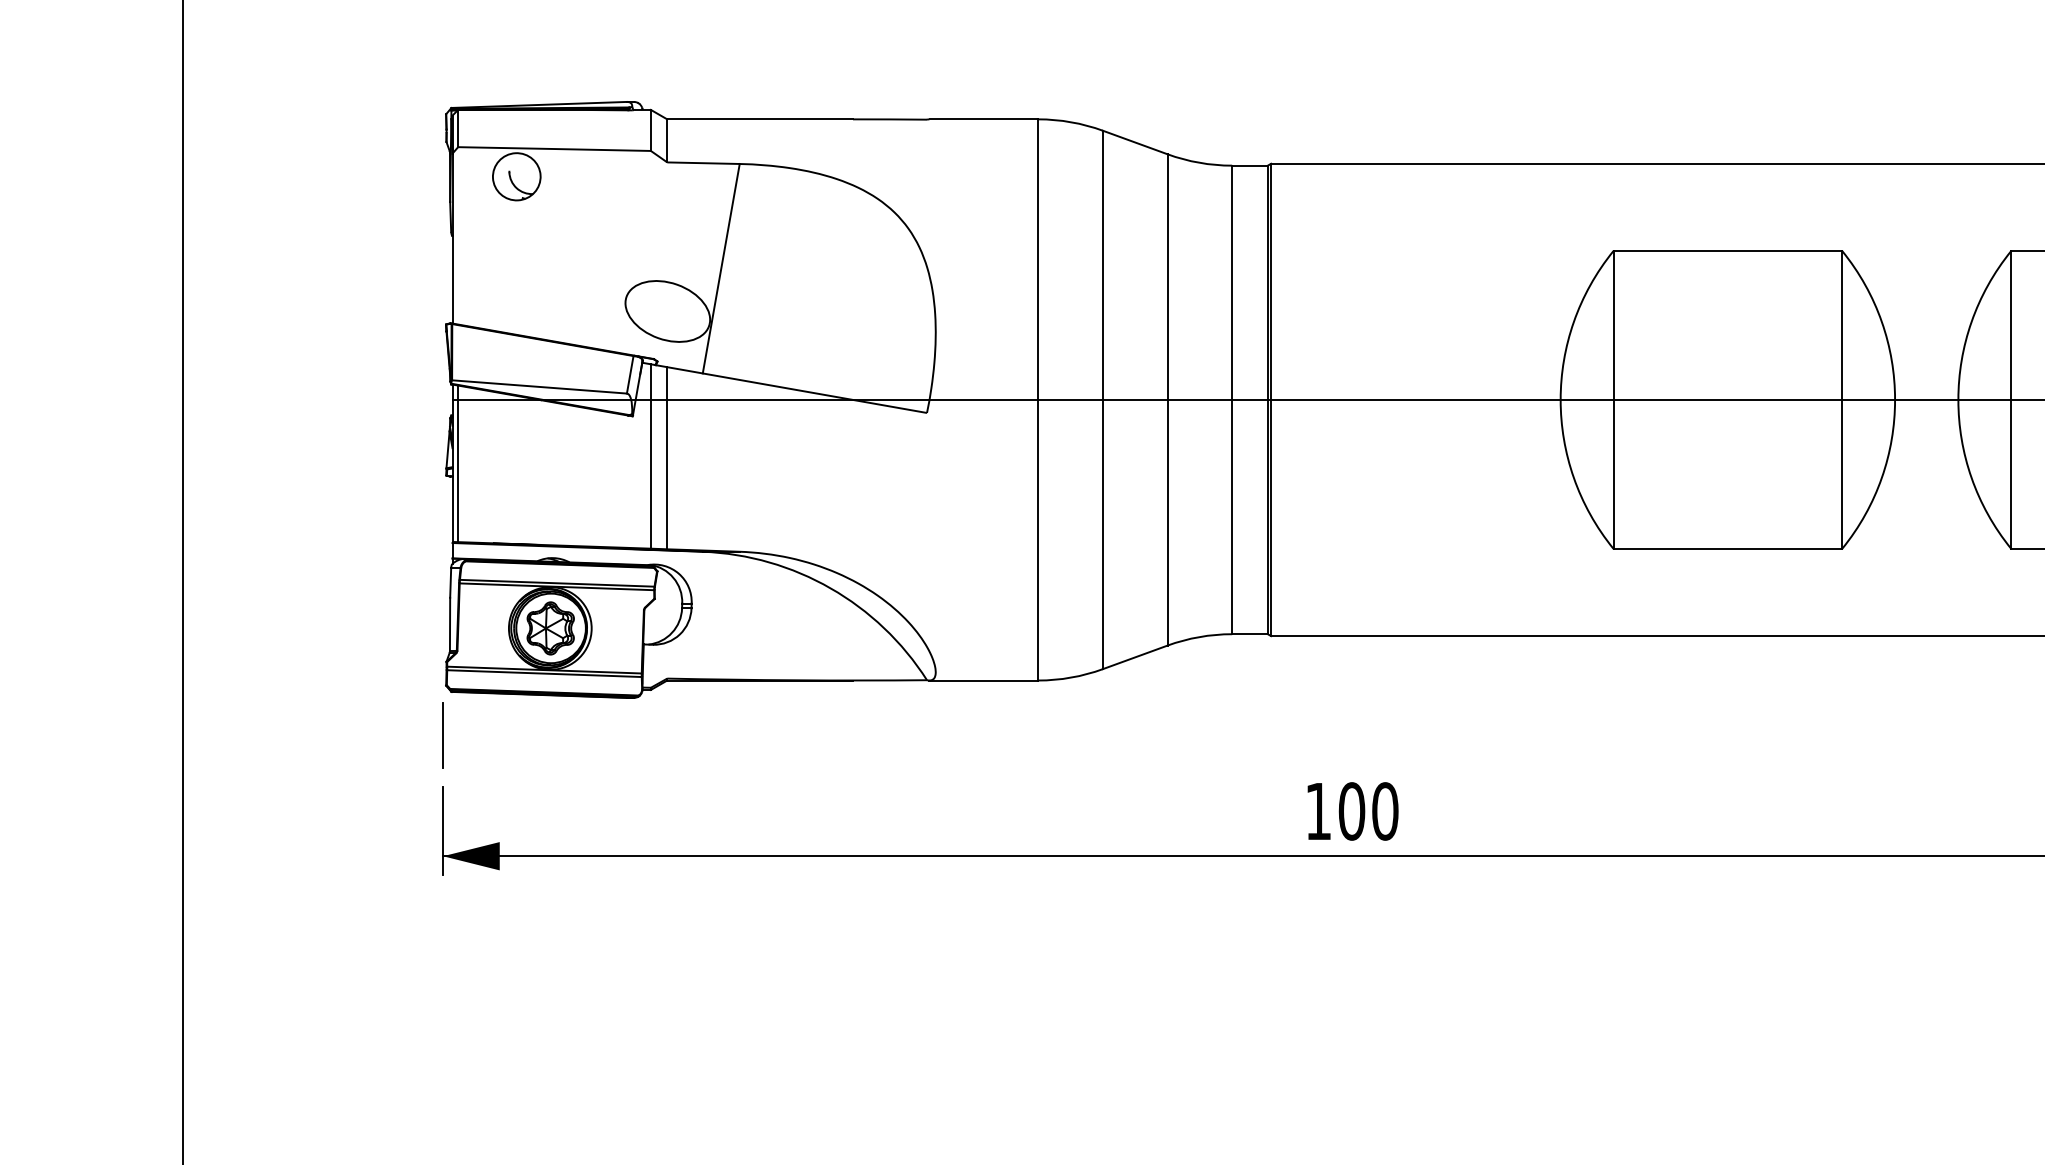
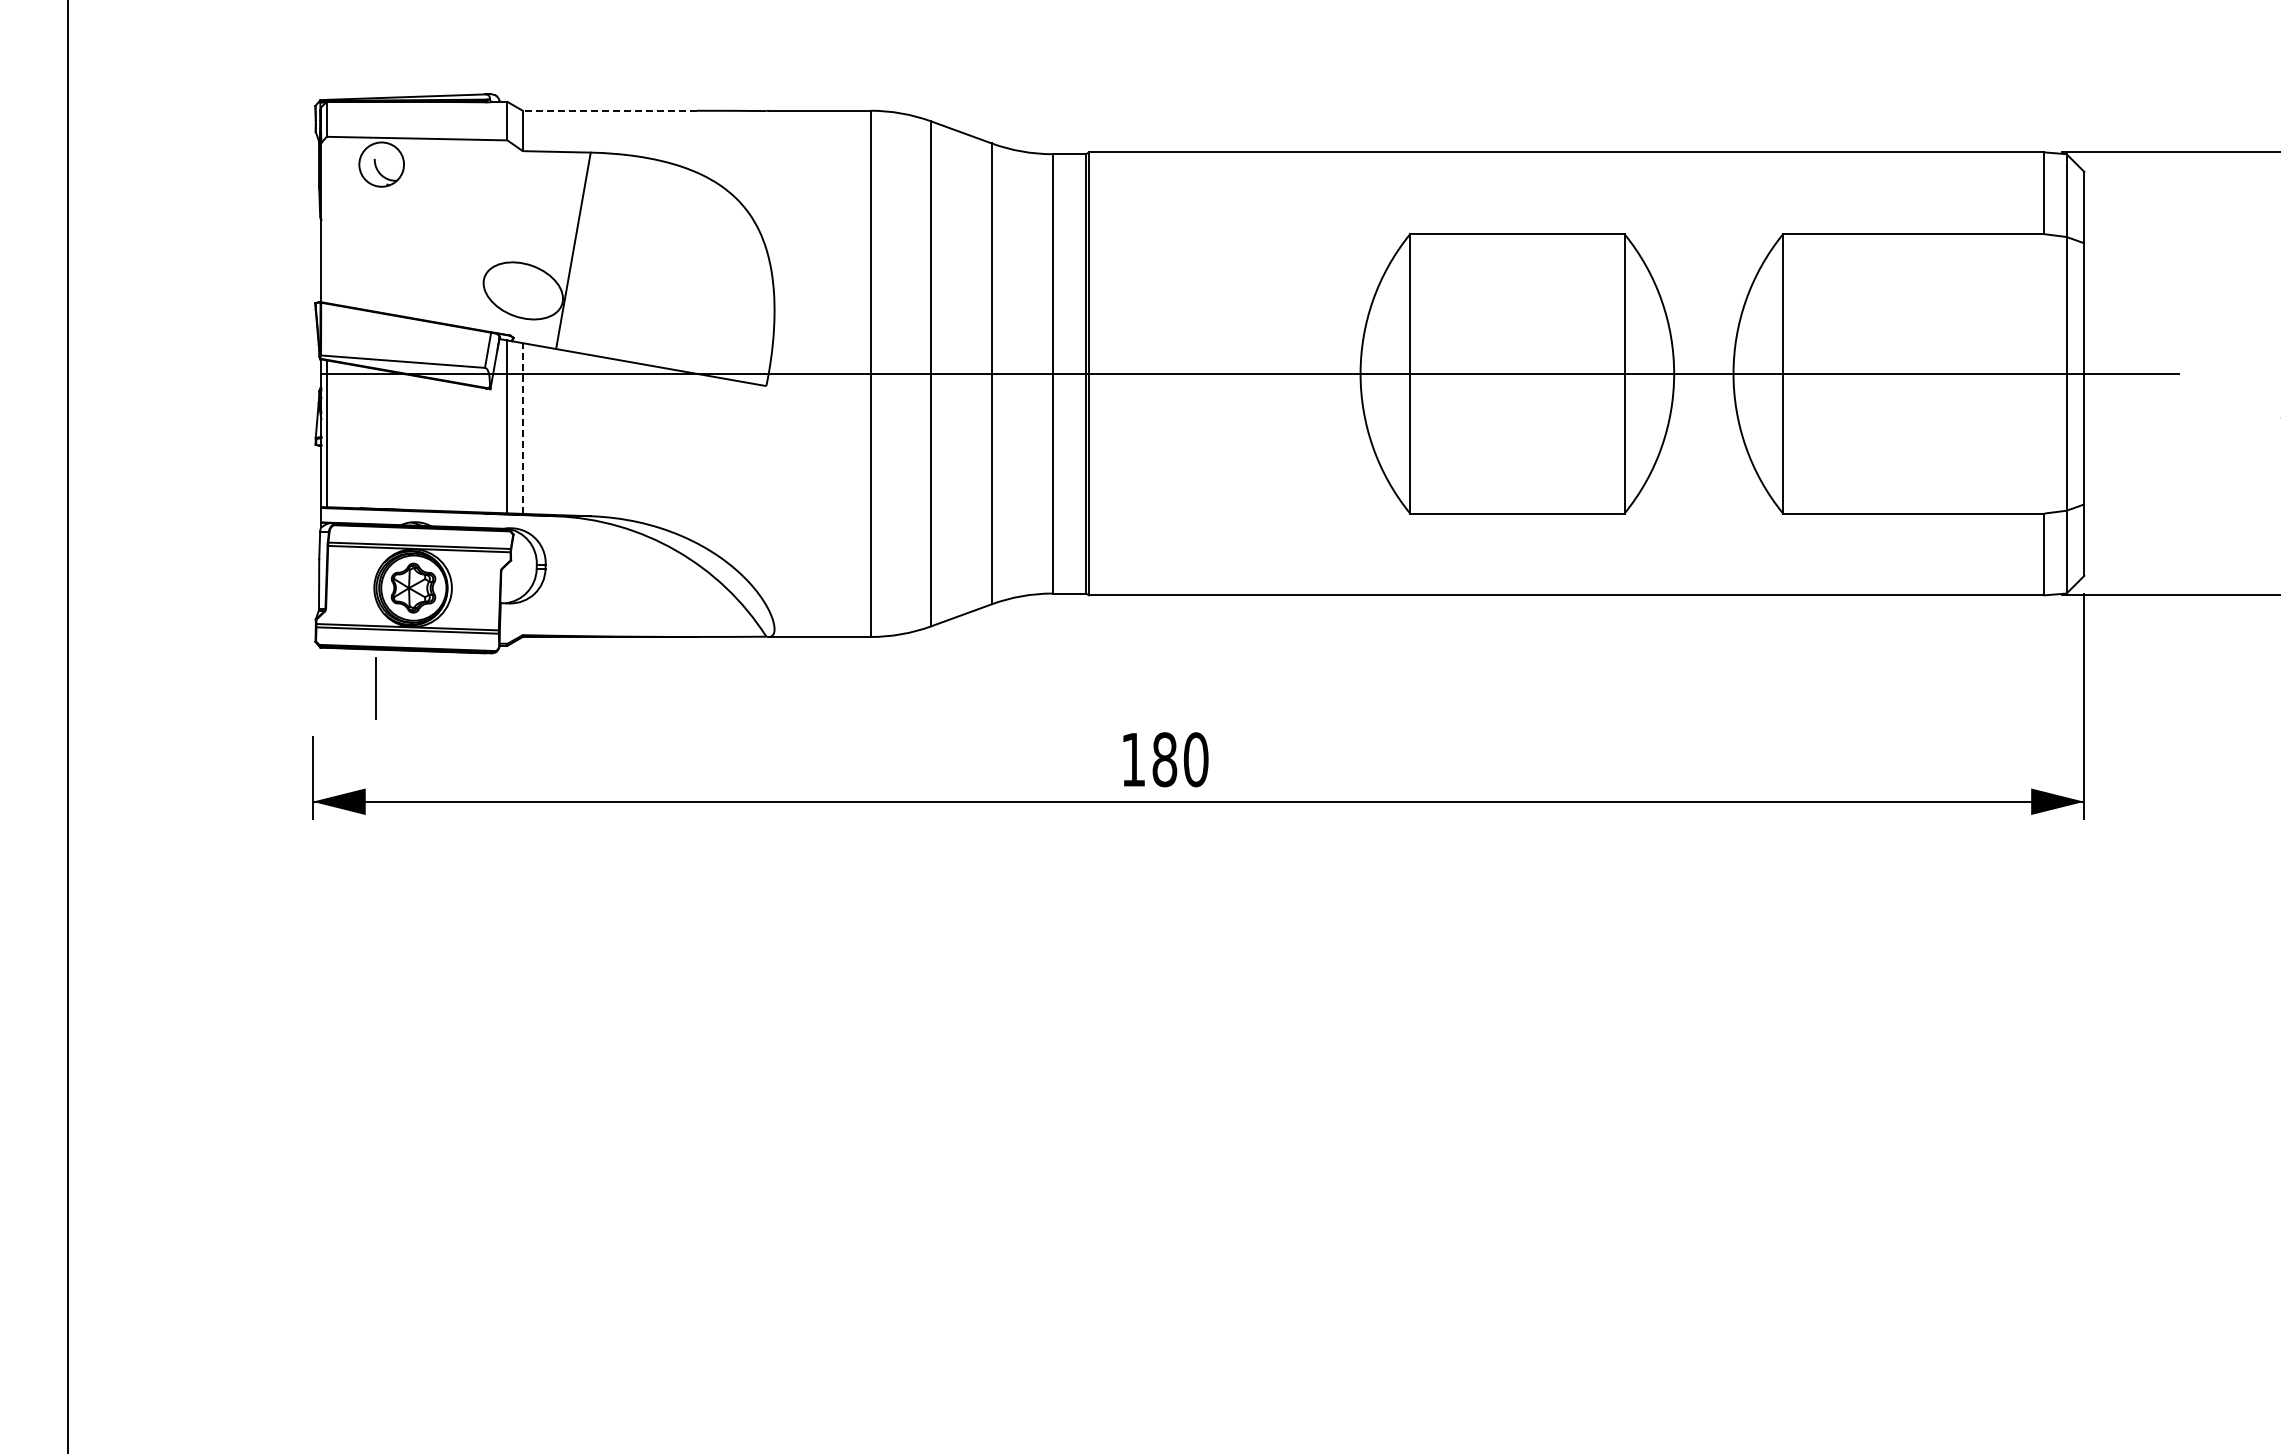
line: (759, 119) -> (609, 110), solid -> dashed
line: (666, 458) -> (522, 428), solid -> dashed
line: (442, 735) -> (375, 688), moved
text: (1351, 811) -> (1164, 759), 100 -> 180

